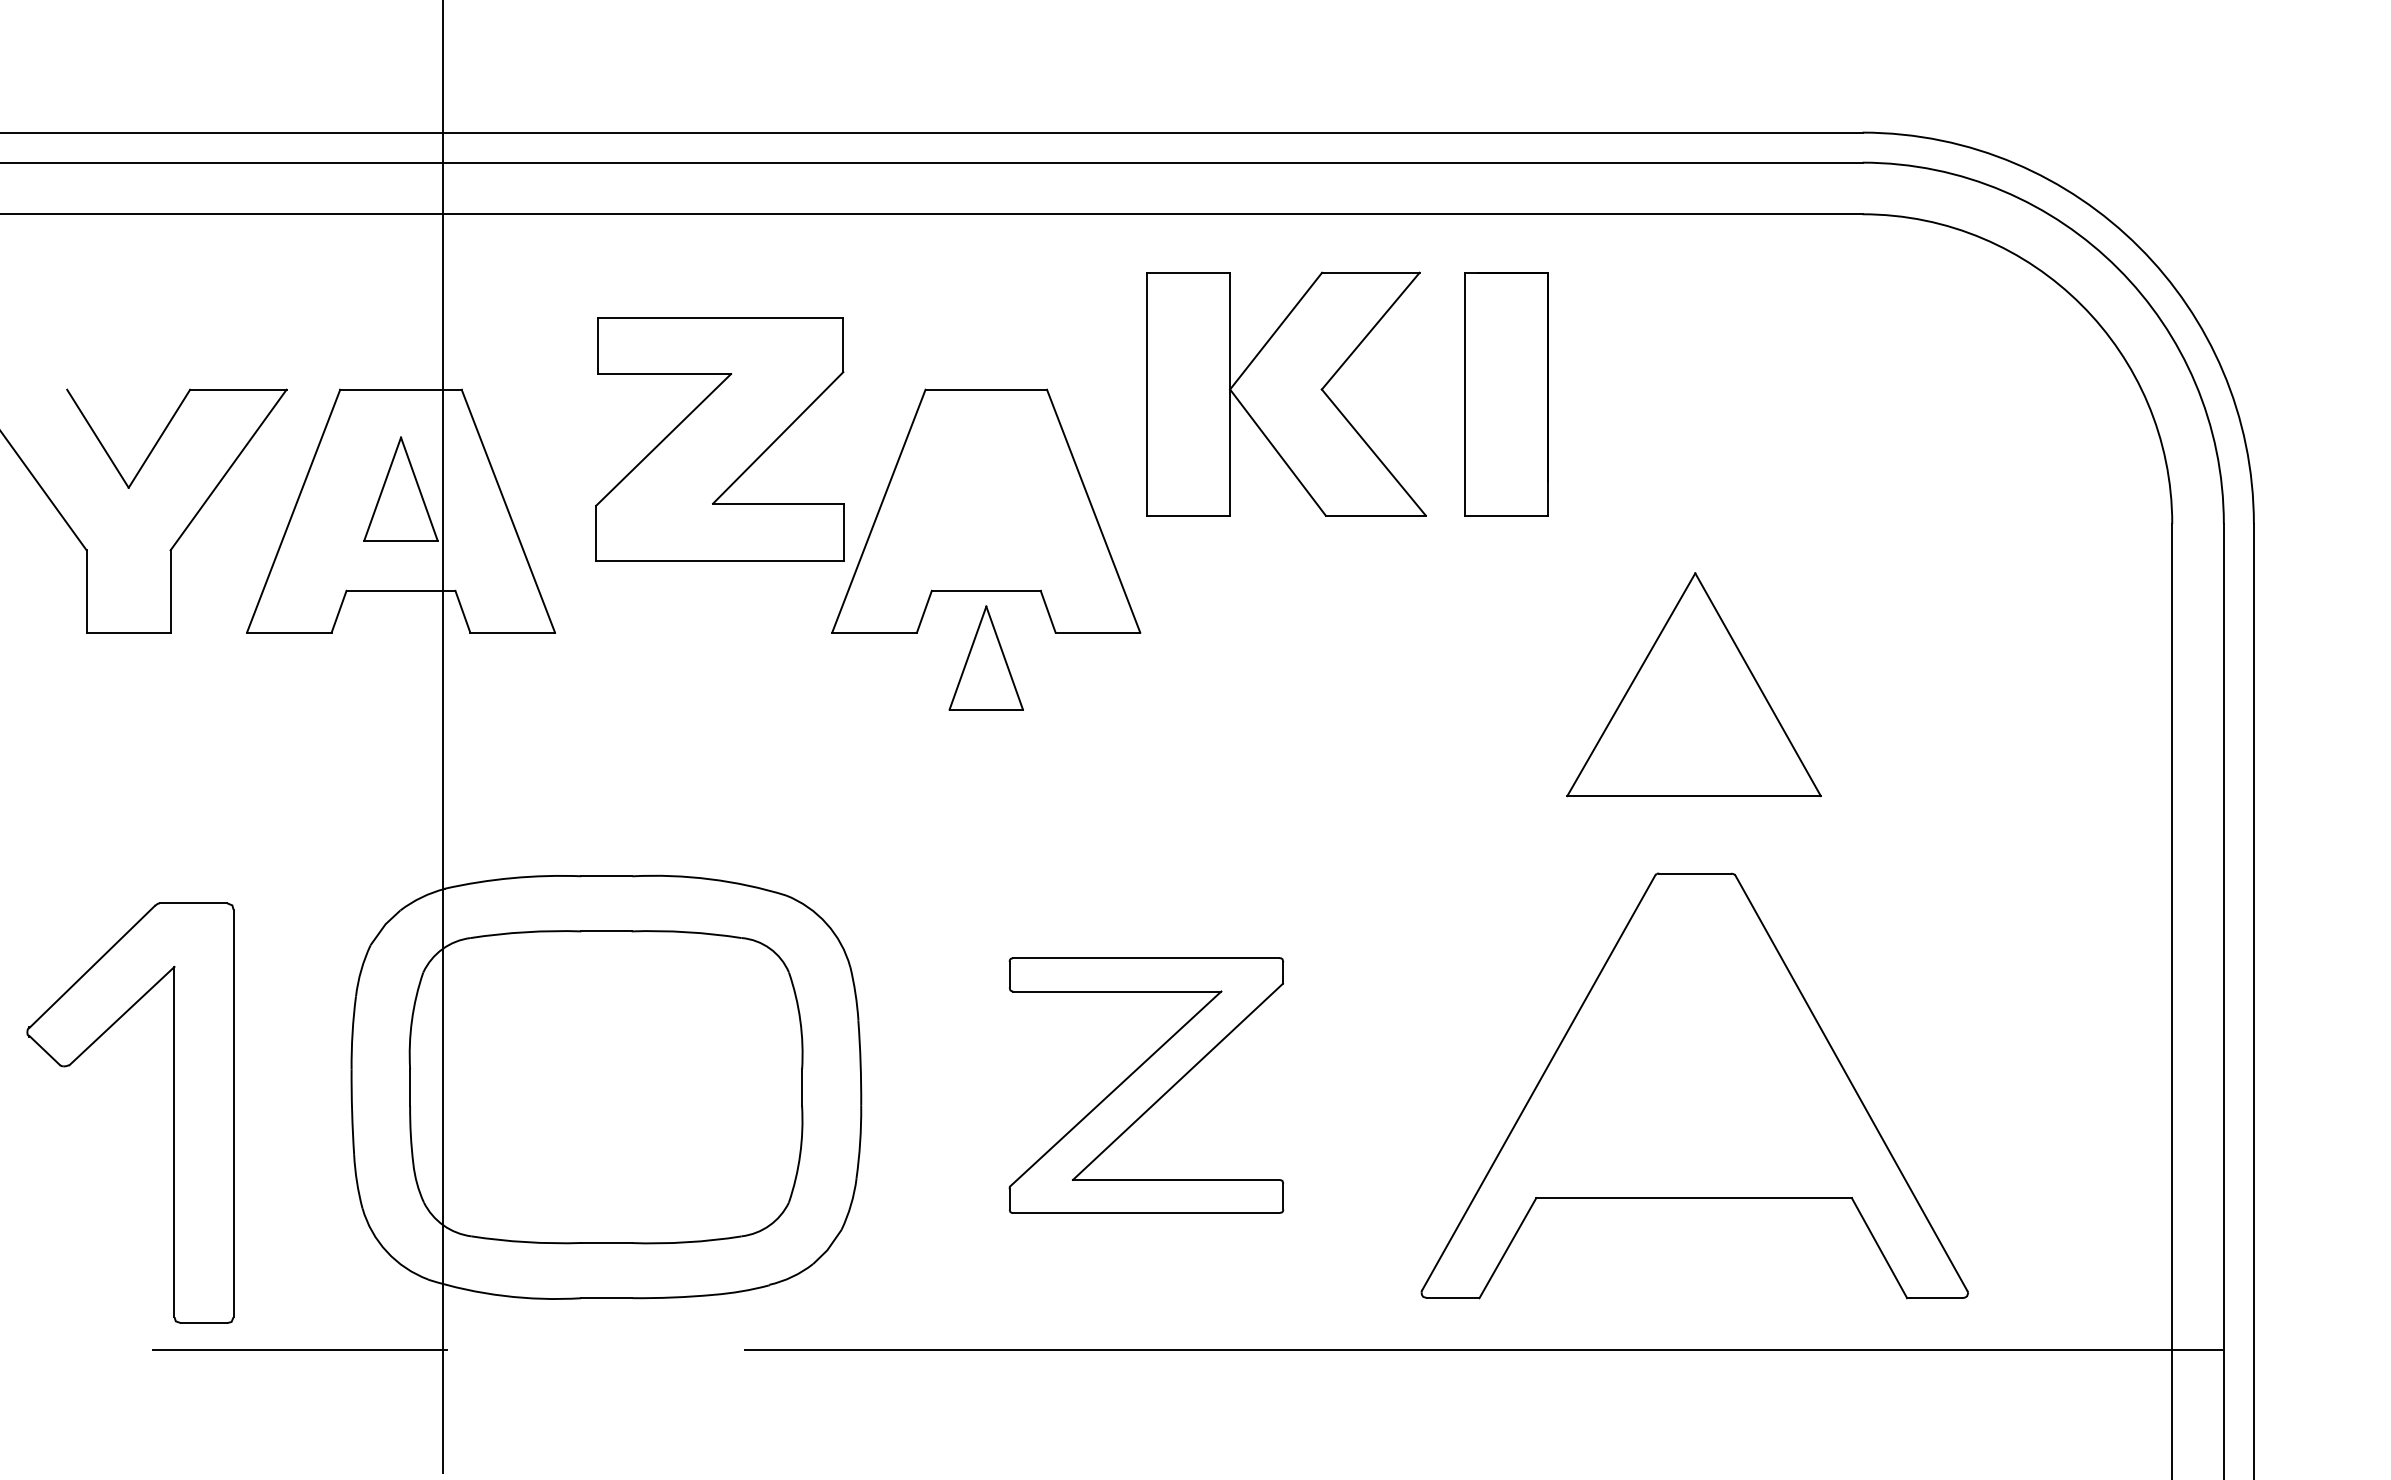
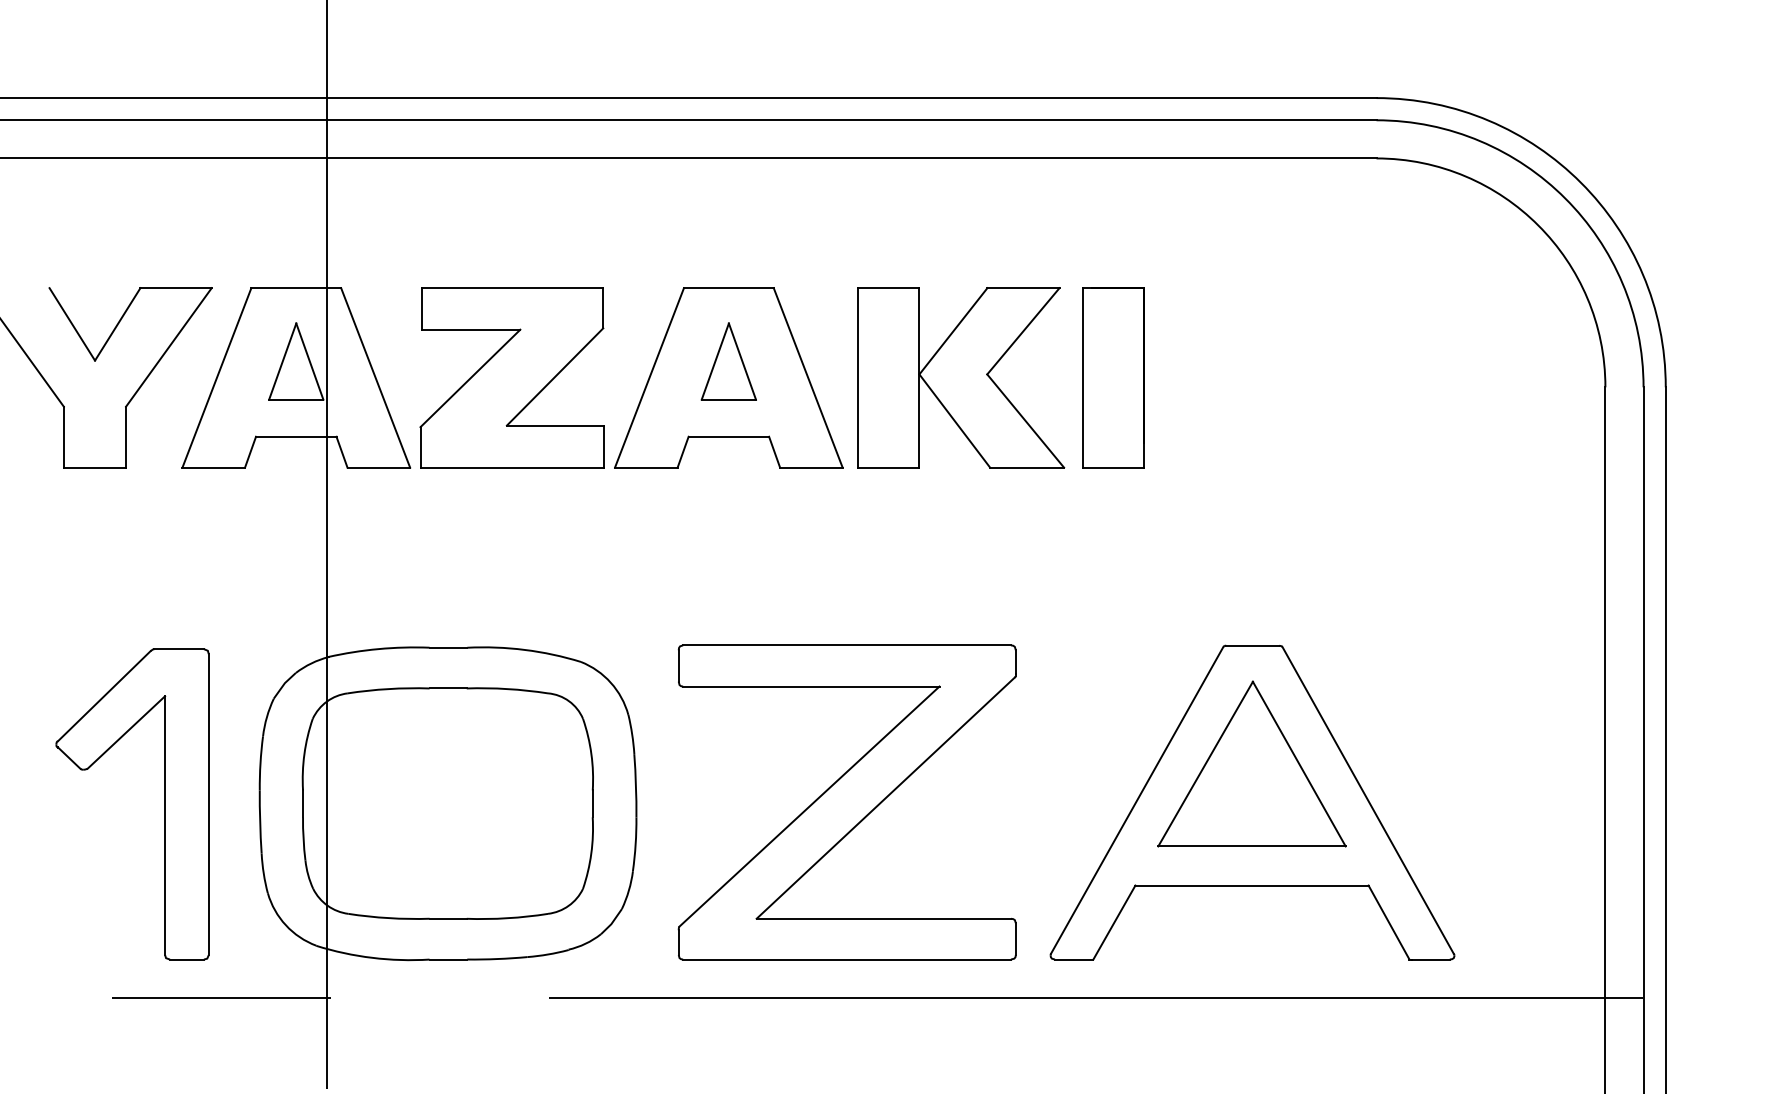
part: (1286, 393) -> (961, 377), moved
part: (1506, 394) -> (1113, 378), moved
part: (719, 439) -> (511, 378), moved
part: (985, 657) -> (728, 361), moved
part: (1693, 684) -> (1251, 763), moved
part: (1146, 1085) -> (847, 802), size x1.67
part: (173, 1112) -> (164, 803), moved

